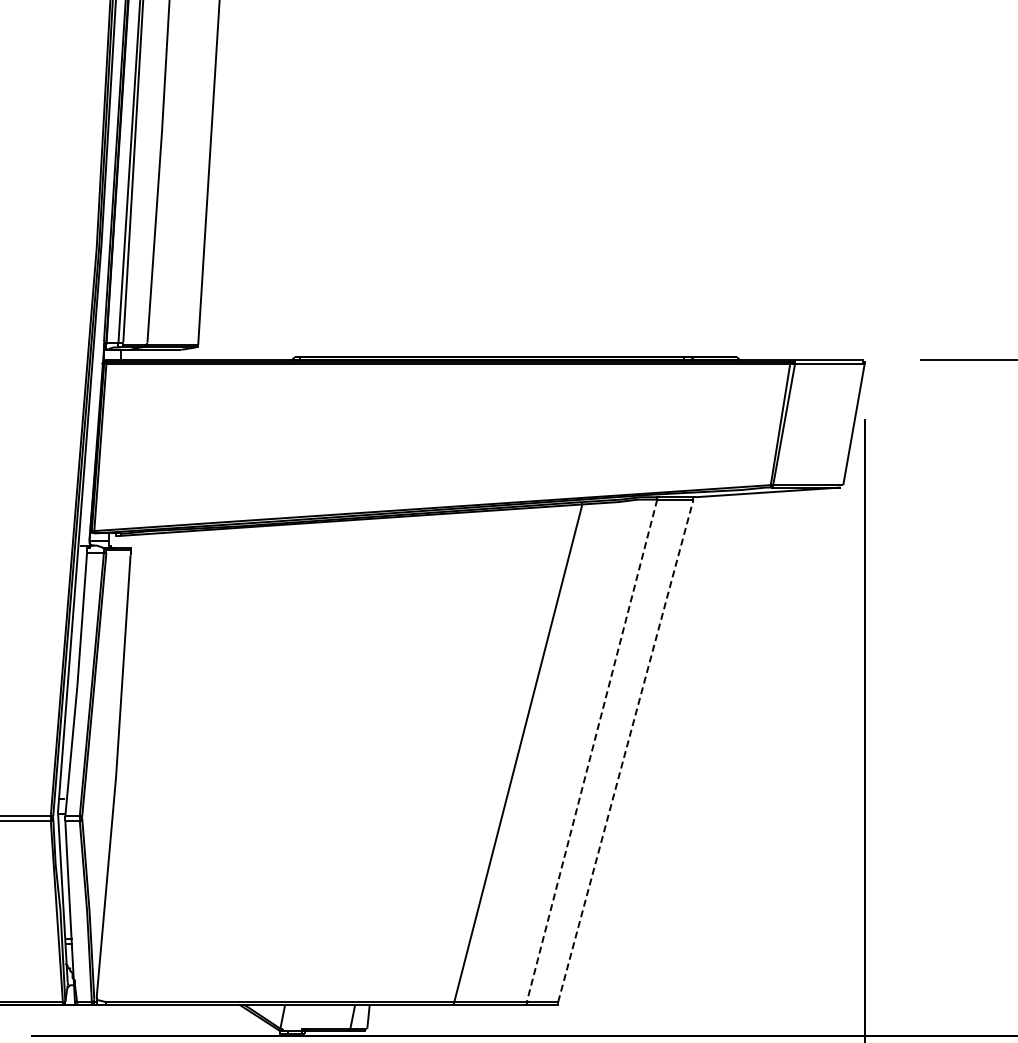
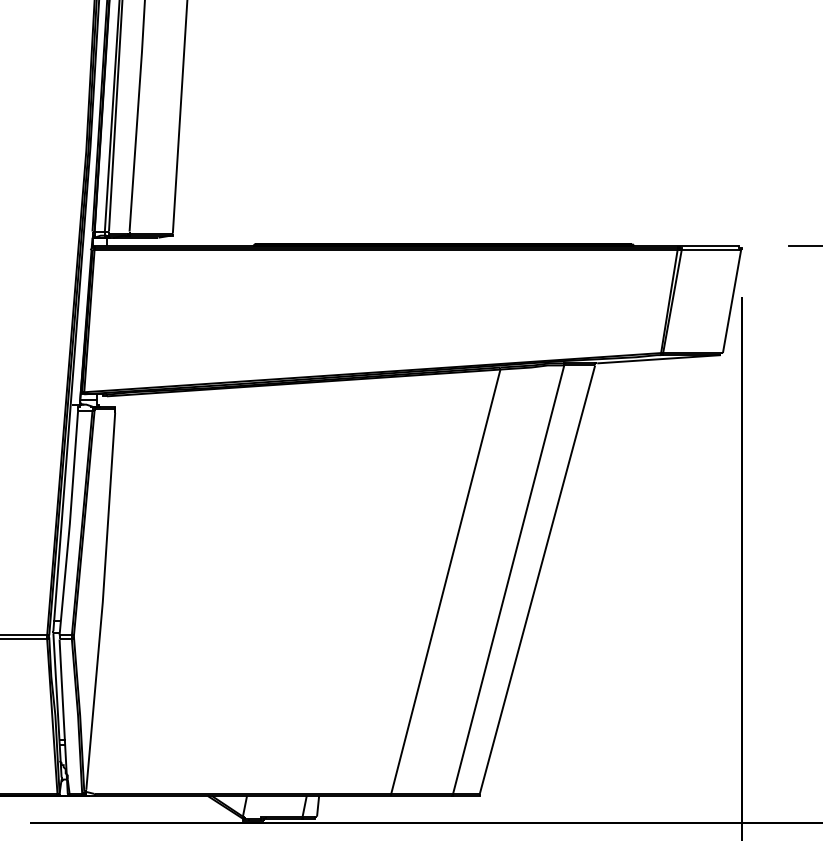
line: (592, 750) -> (509, 579), dashed -> solid
line: (625, 750) -> (537, 579), dashed -> solid

